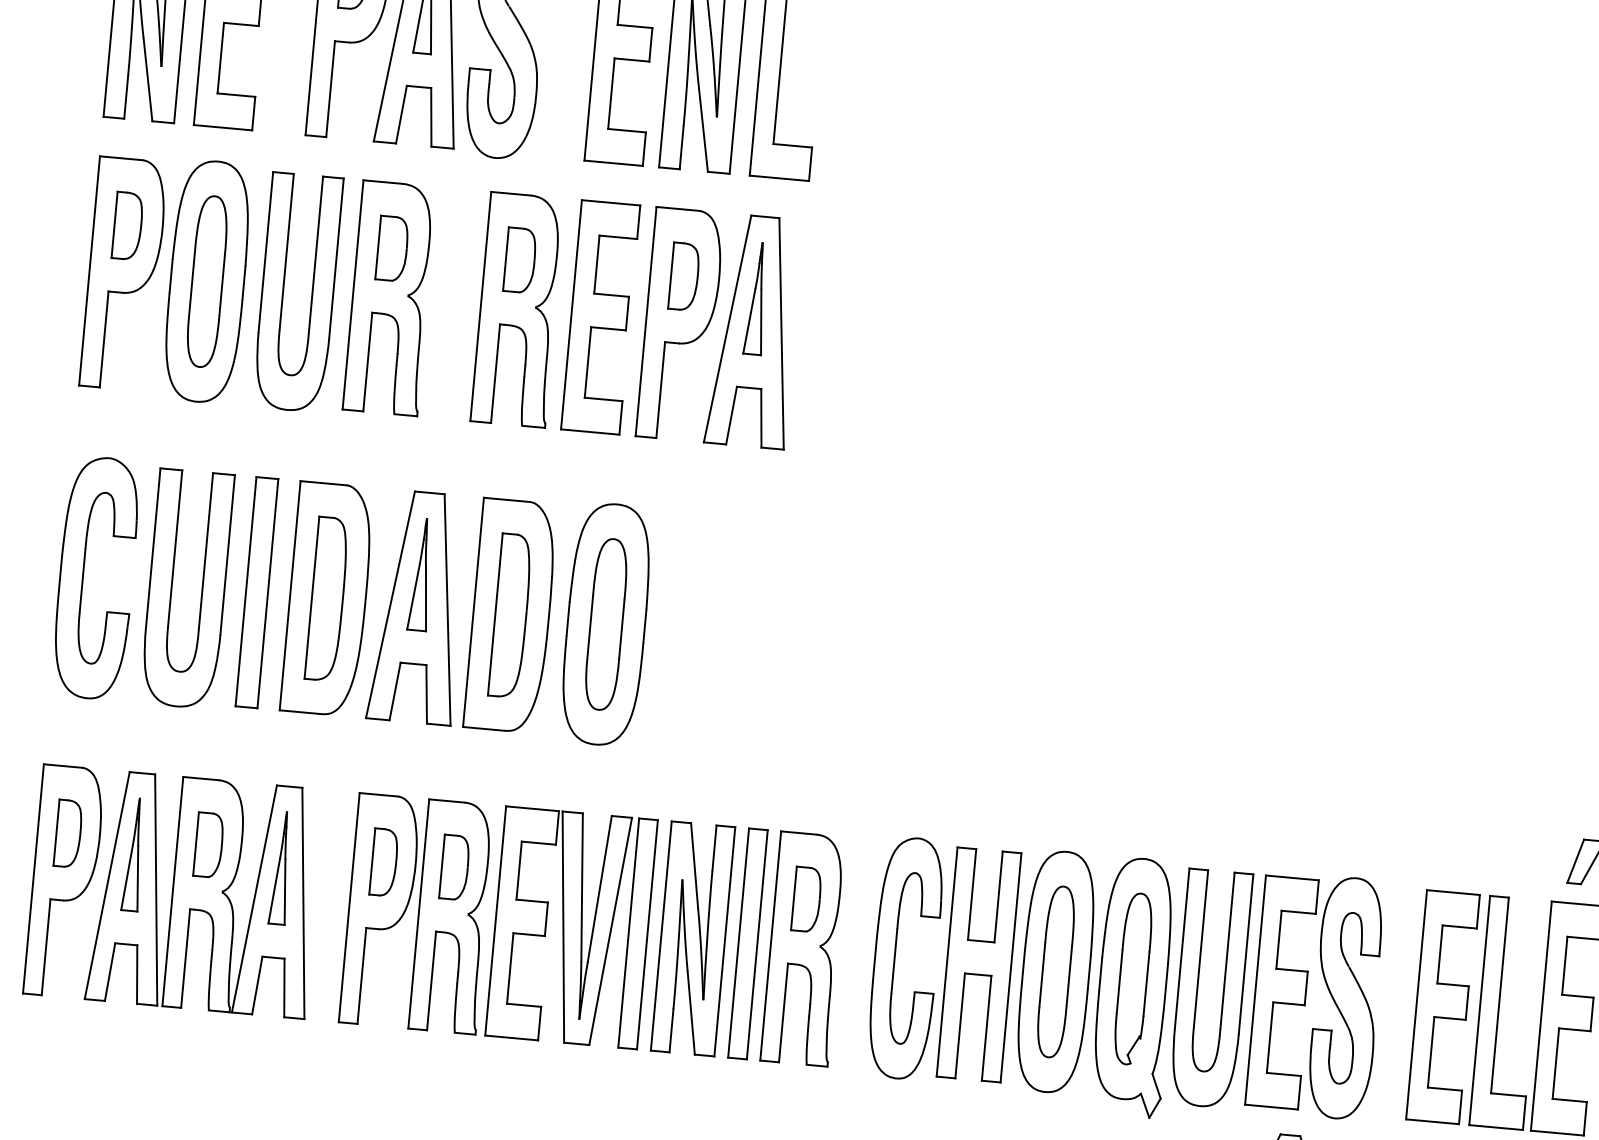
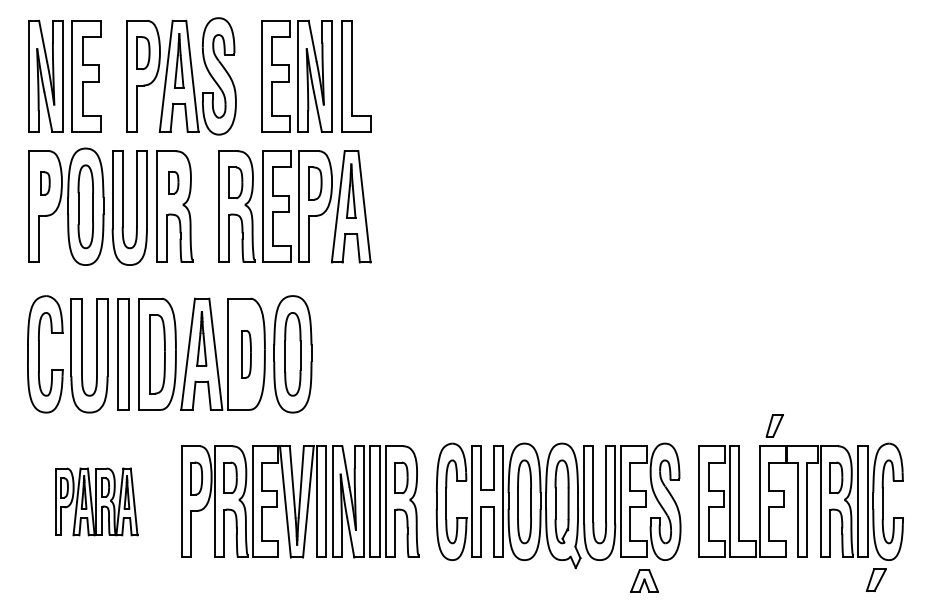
part: (128, 226) -> (45, 183), size x0.7
part: (392, 247) -> (173, 182), size x0.7
part: (510, 616) -> (246, 354), size x0.6
part: (174, 890) -> (96, 501), size x0.6

